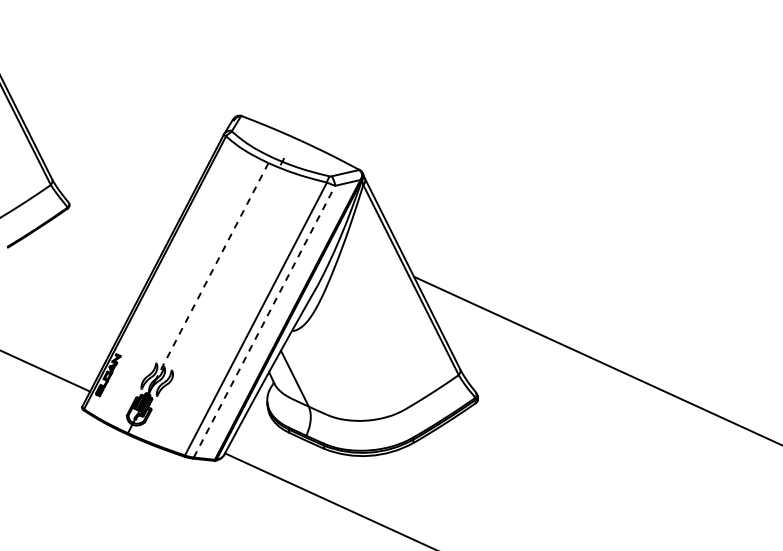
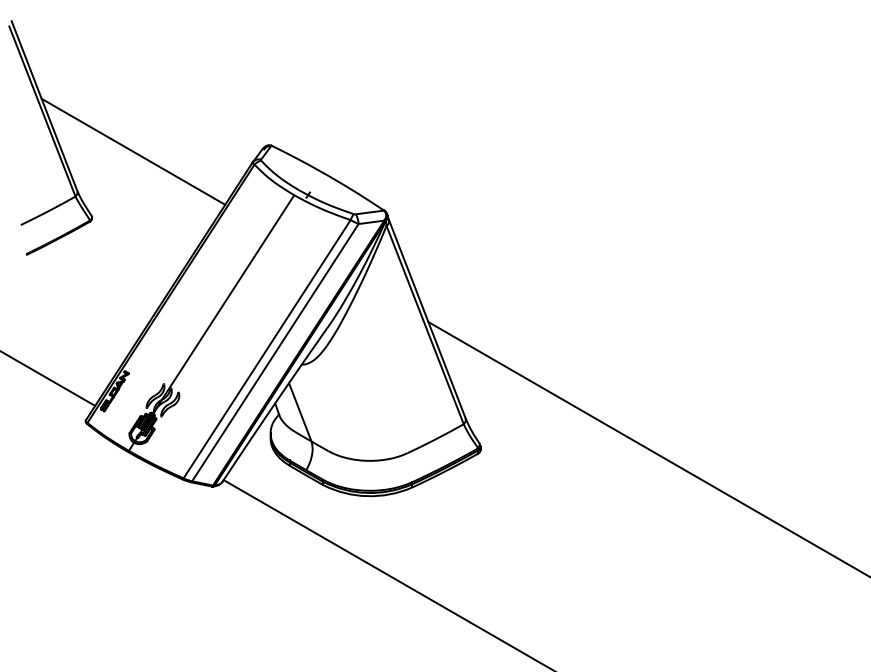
line: (104, 134) -> (133, 151), added
line: (212, 271) -> (228, 297), dashed -> solid
line: (264, 321) -> (275, 352), dashed -> solid

